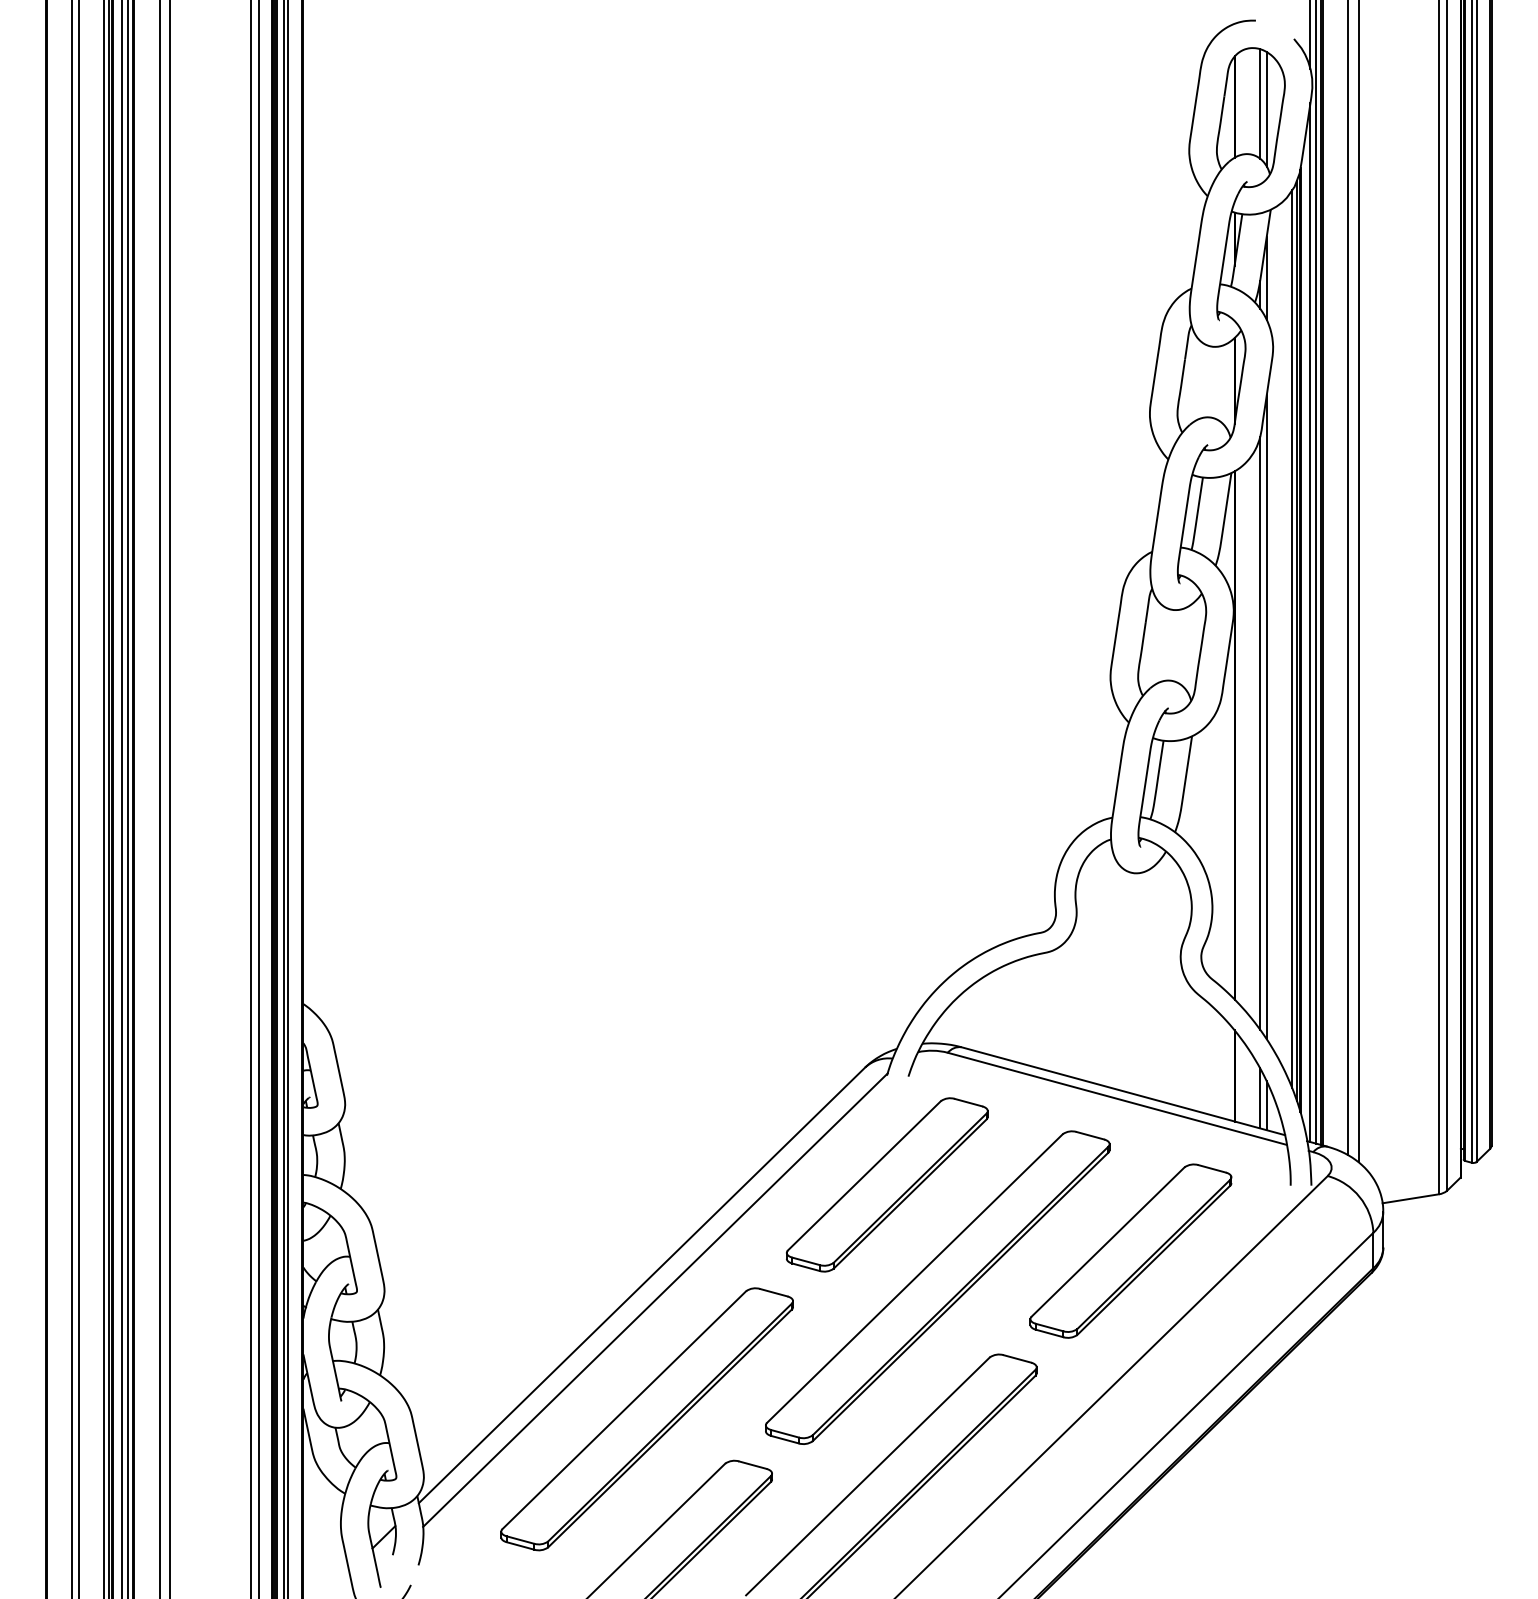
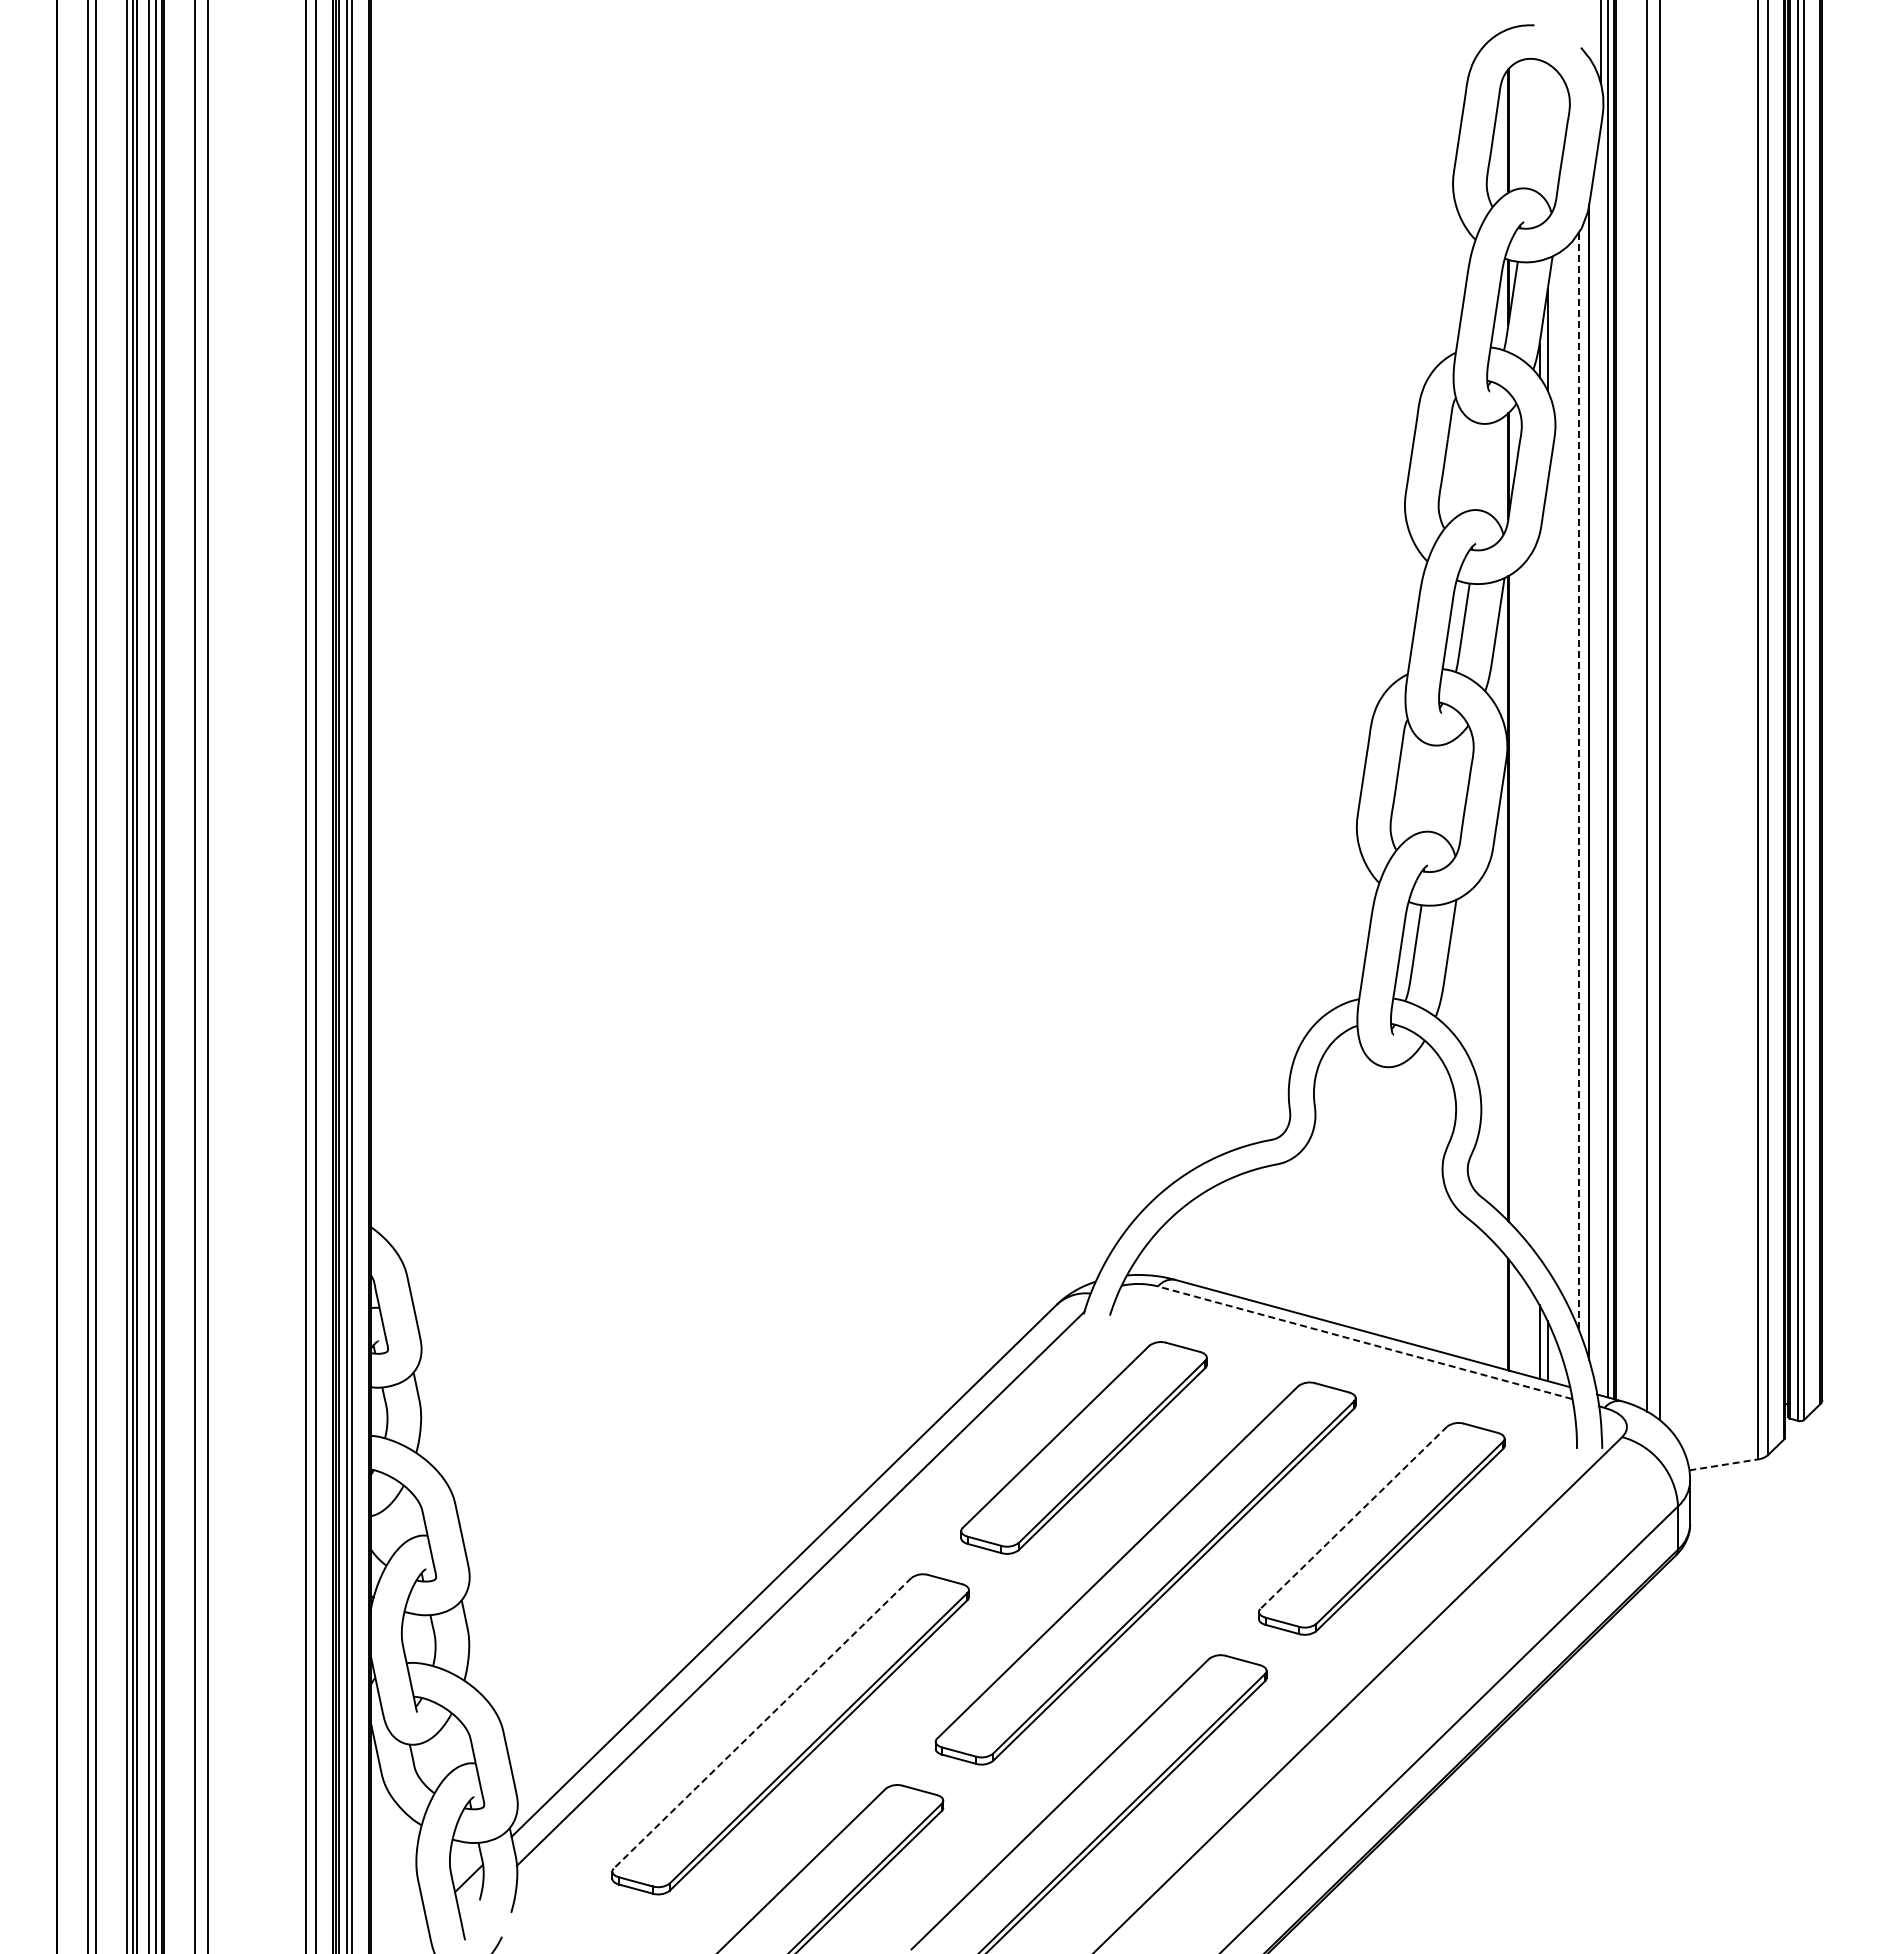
line: (1260, 104) -> (1539, 127), removed
line: (1266, 109) -> (1547, 133), removed
line: (1310, 622) -> (1601, 760), removed
line: (1291, 639) -> (1578, 781), solid -> dashed
line: (1296, 641) -> (1584, 783), removed
line: (1266, 717) -> (1547, 876), removed
line: (1260, 733) -> (1539, 896), removed
line: (1117, 1098) -> (1365, 1342), solid -> dashed
line: (1410, 1198) -> (1723, 1464), solid -> dashed
line: (1107, 1241) -> (1353, 1517), solid -> dashed
line: (624, 1410) -> (762, 1723), solid -> dashed

